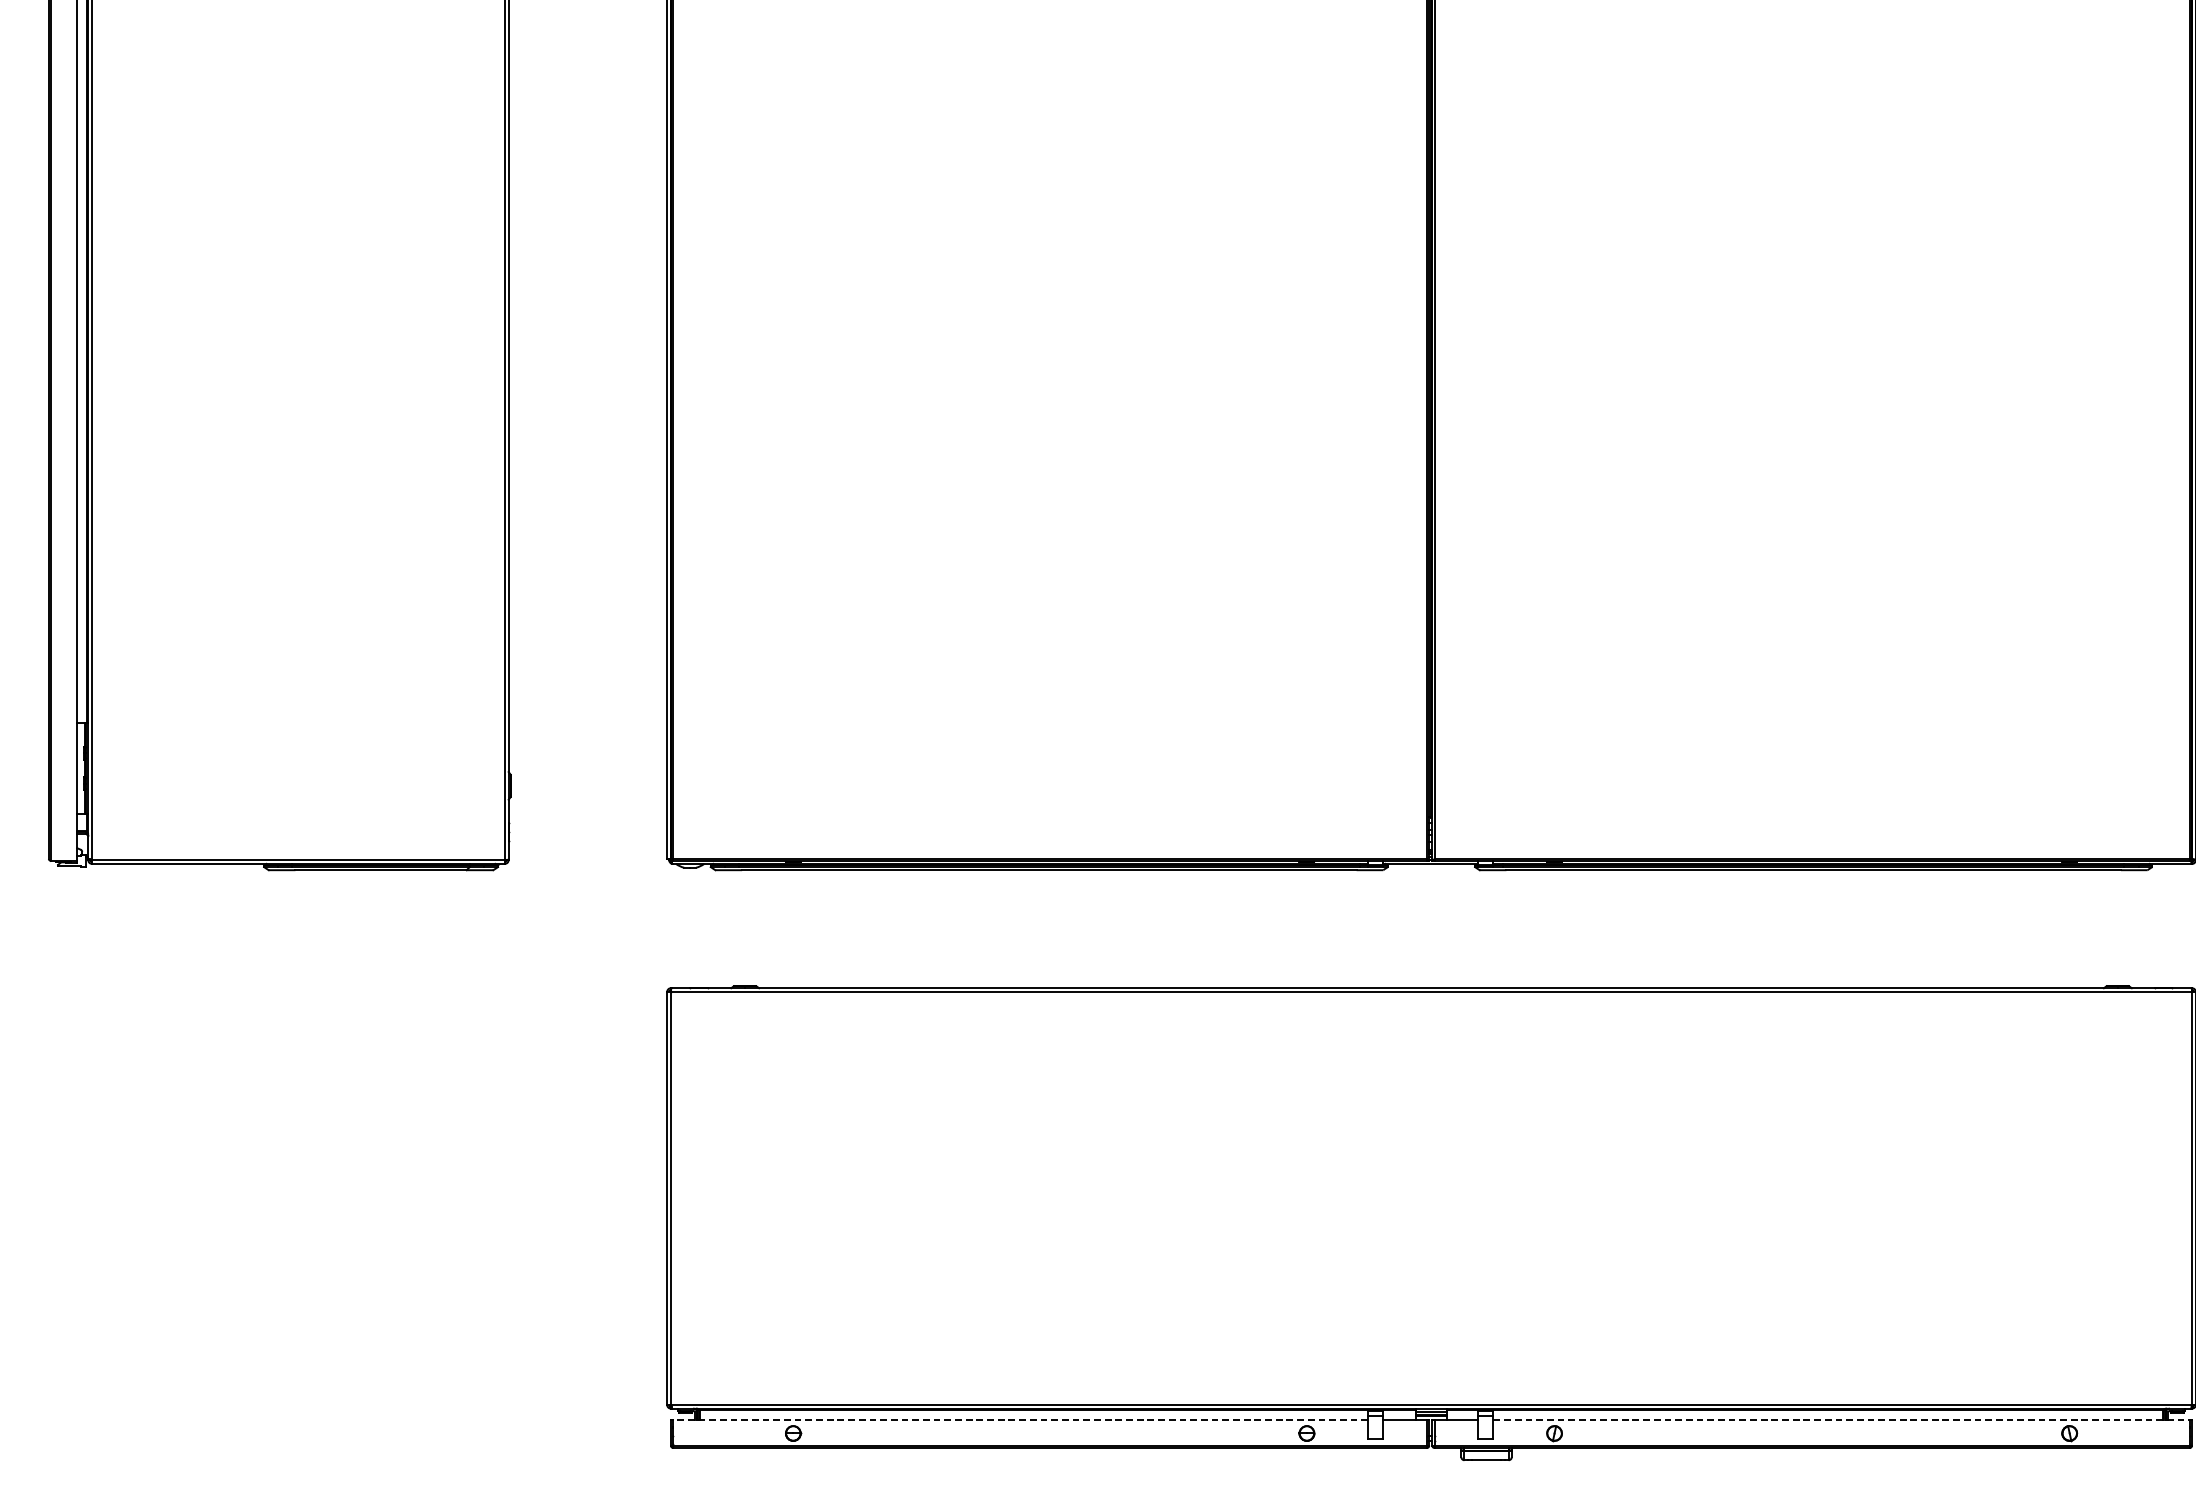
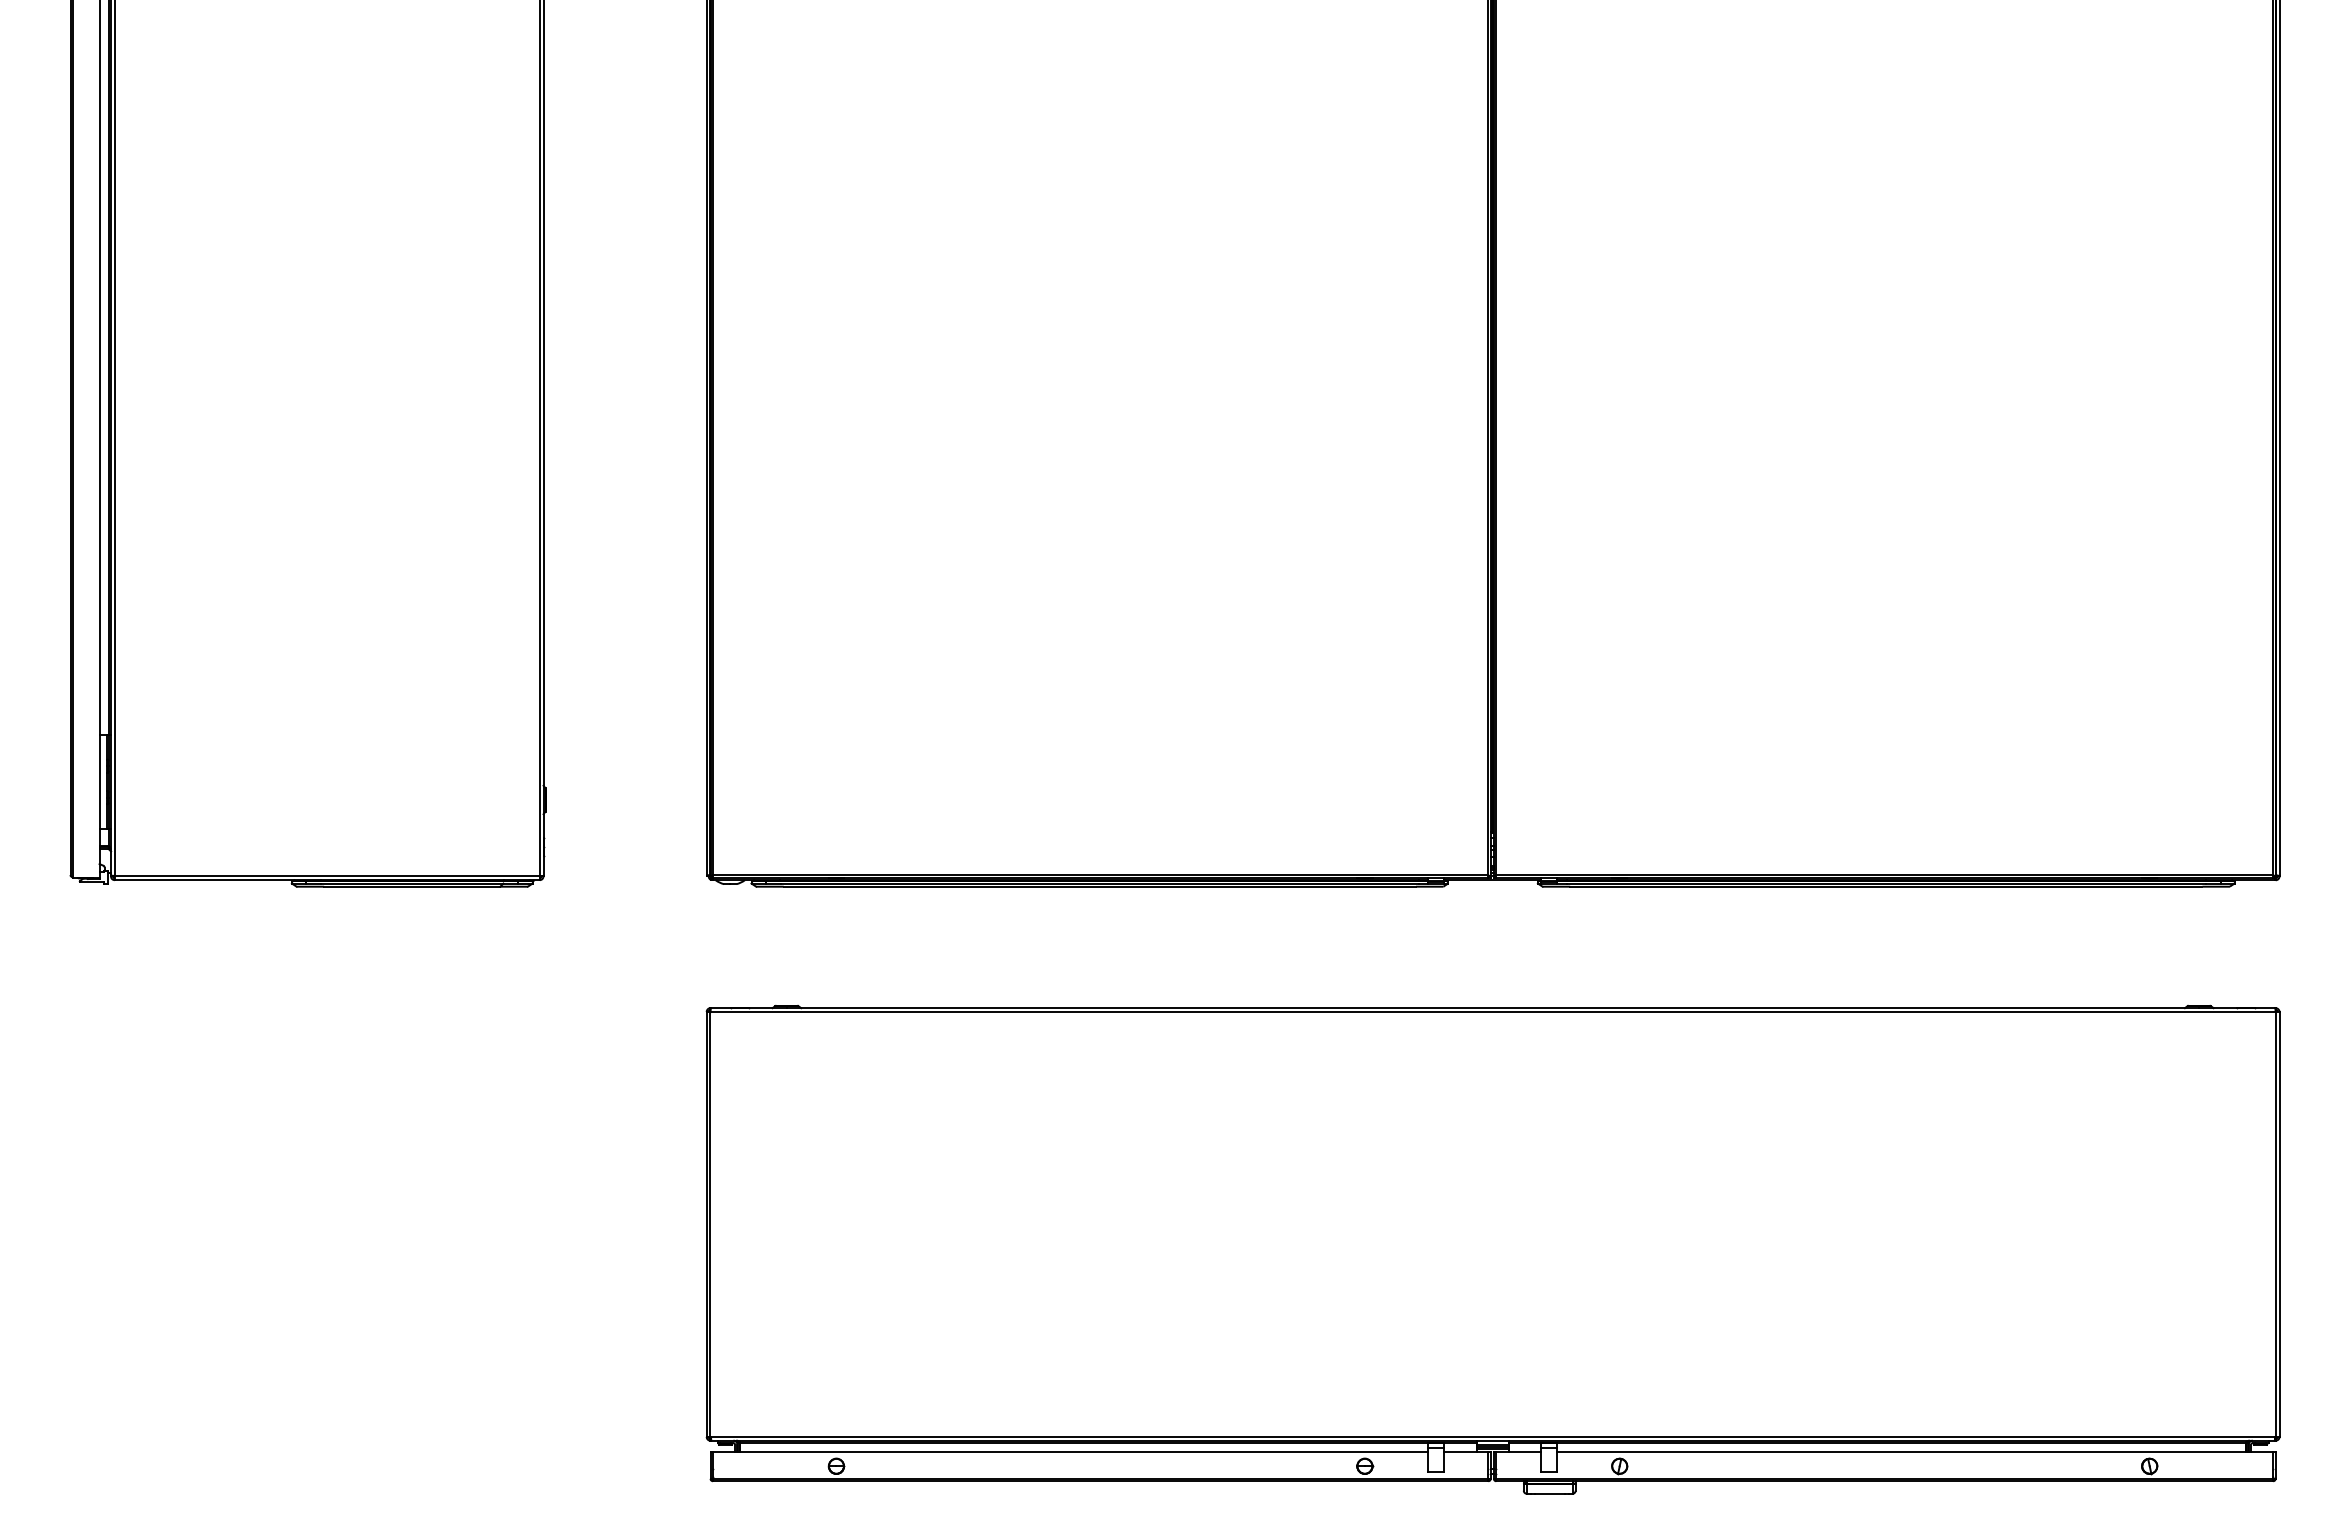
line: (1019, 1420) -> (1069, 1452), dashed -> solid
line: (1842, 1420) -> (1915, 1452), dashed -> solid

